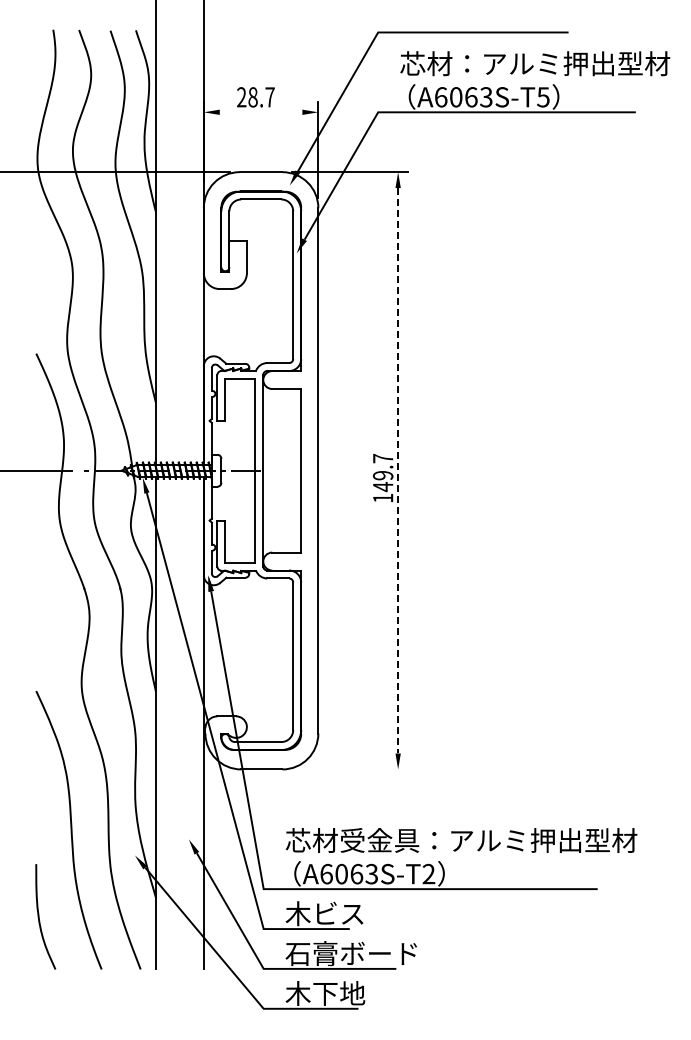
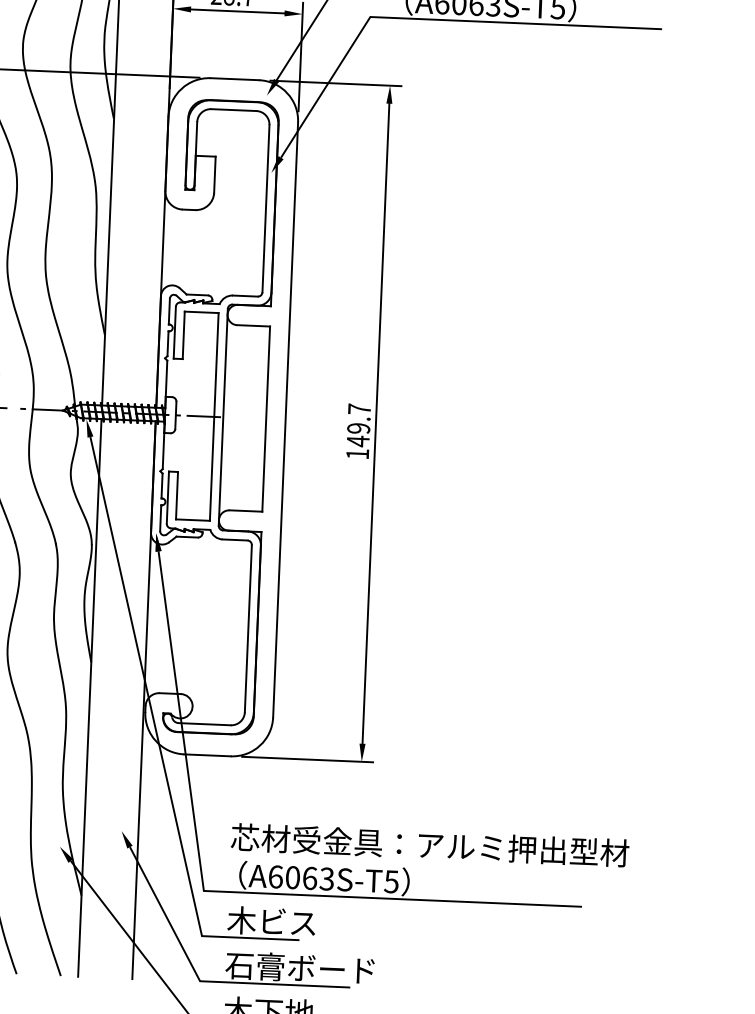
line: (260, 112) -> (237, 11), added
line: (398, 470) -> (376, 423), dashed -> solid
line: (350, 769) -> (307, 759), added
text: (428, 873) -> (391, 881), A6063S-T2 -> A6063S-T5

